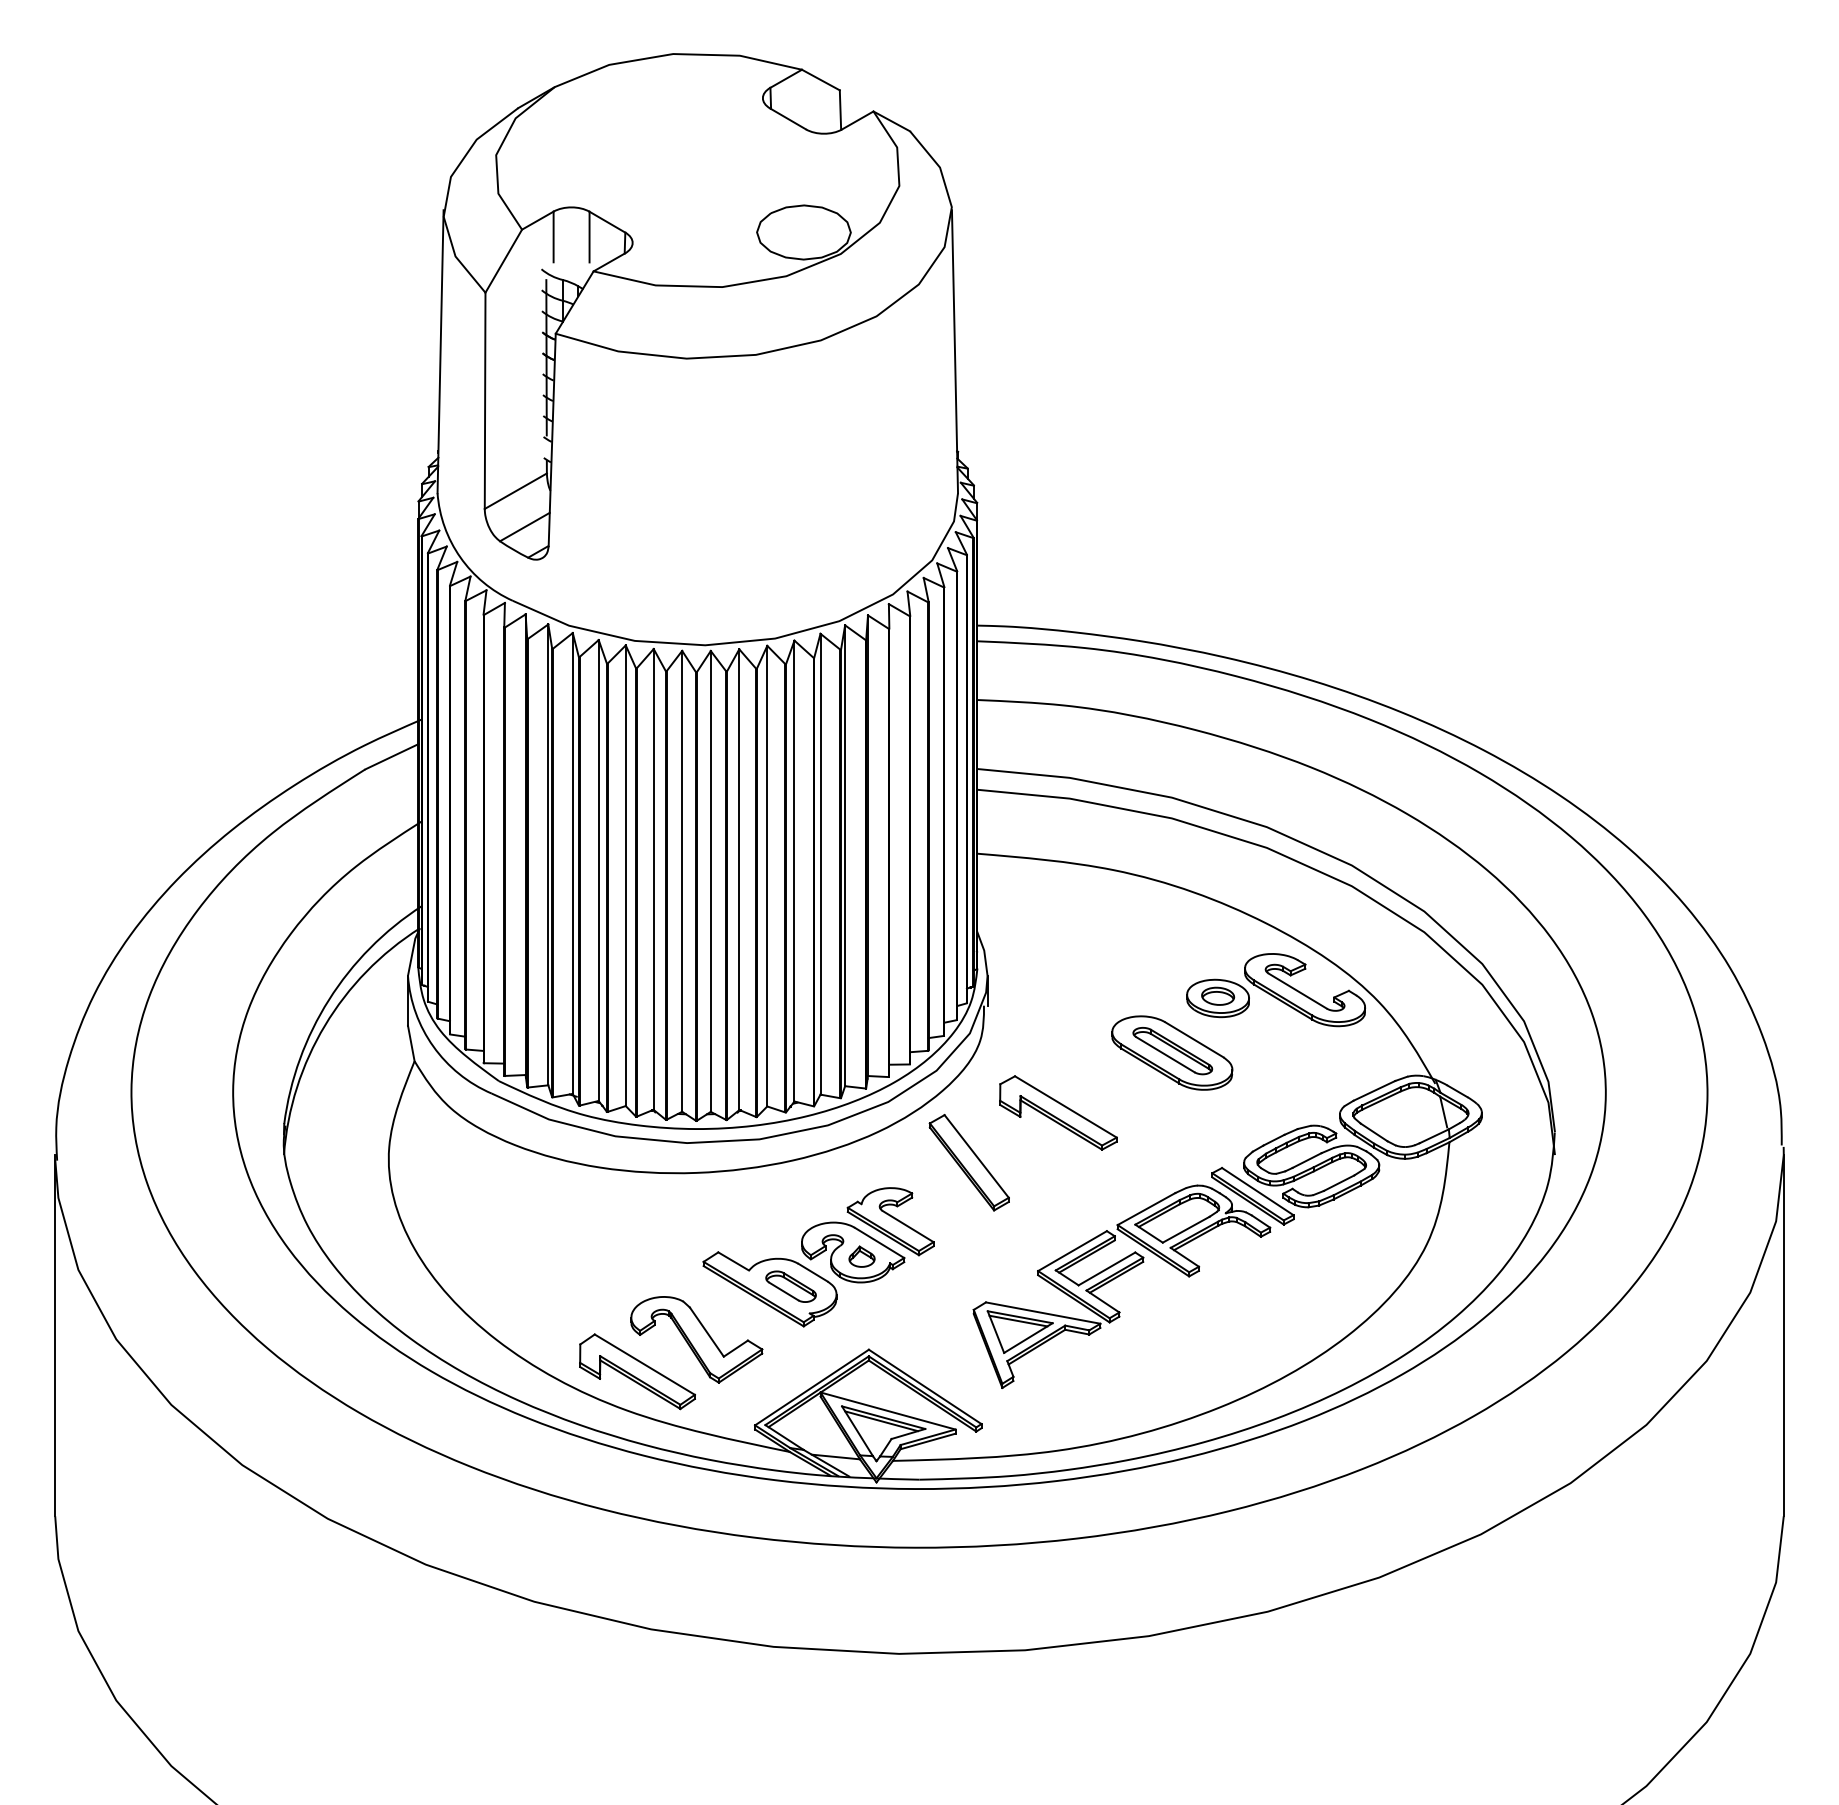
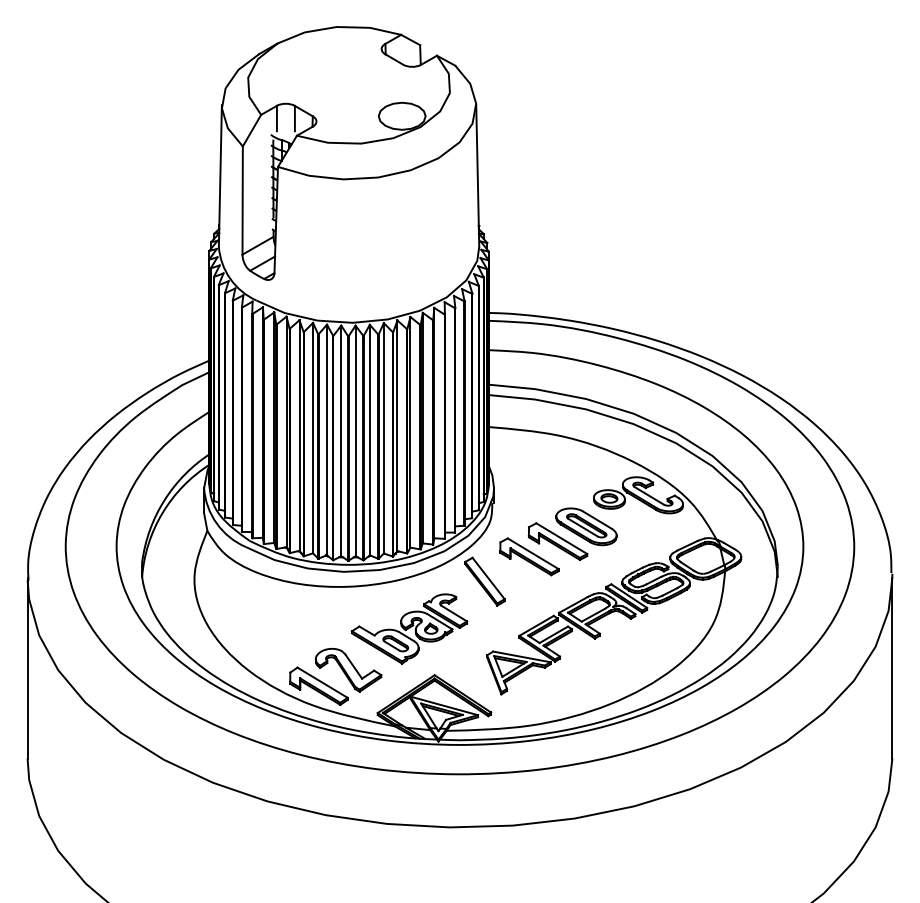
part: (1114, 1082) -> (557, 541), added

